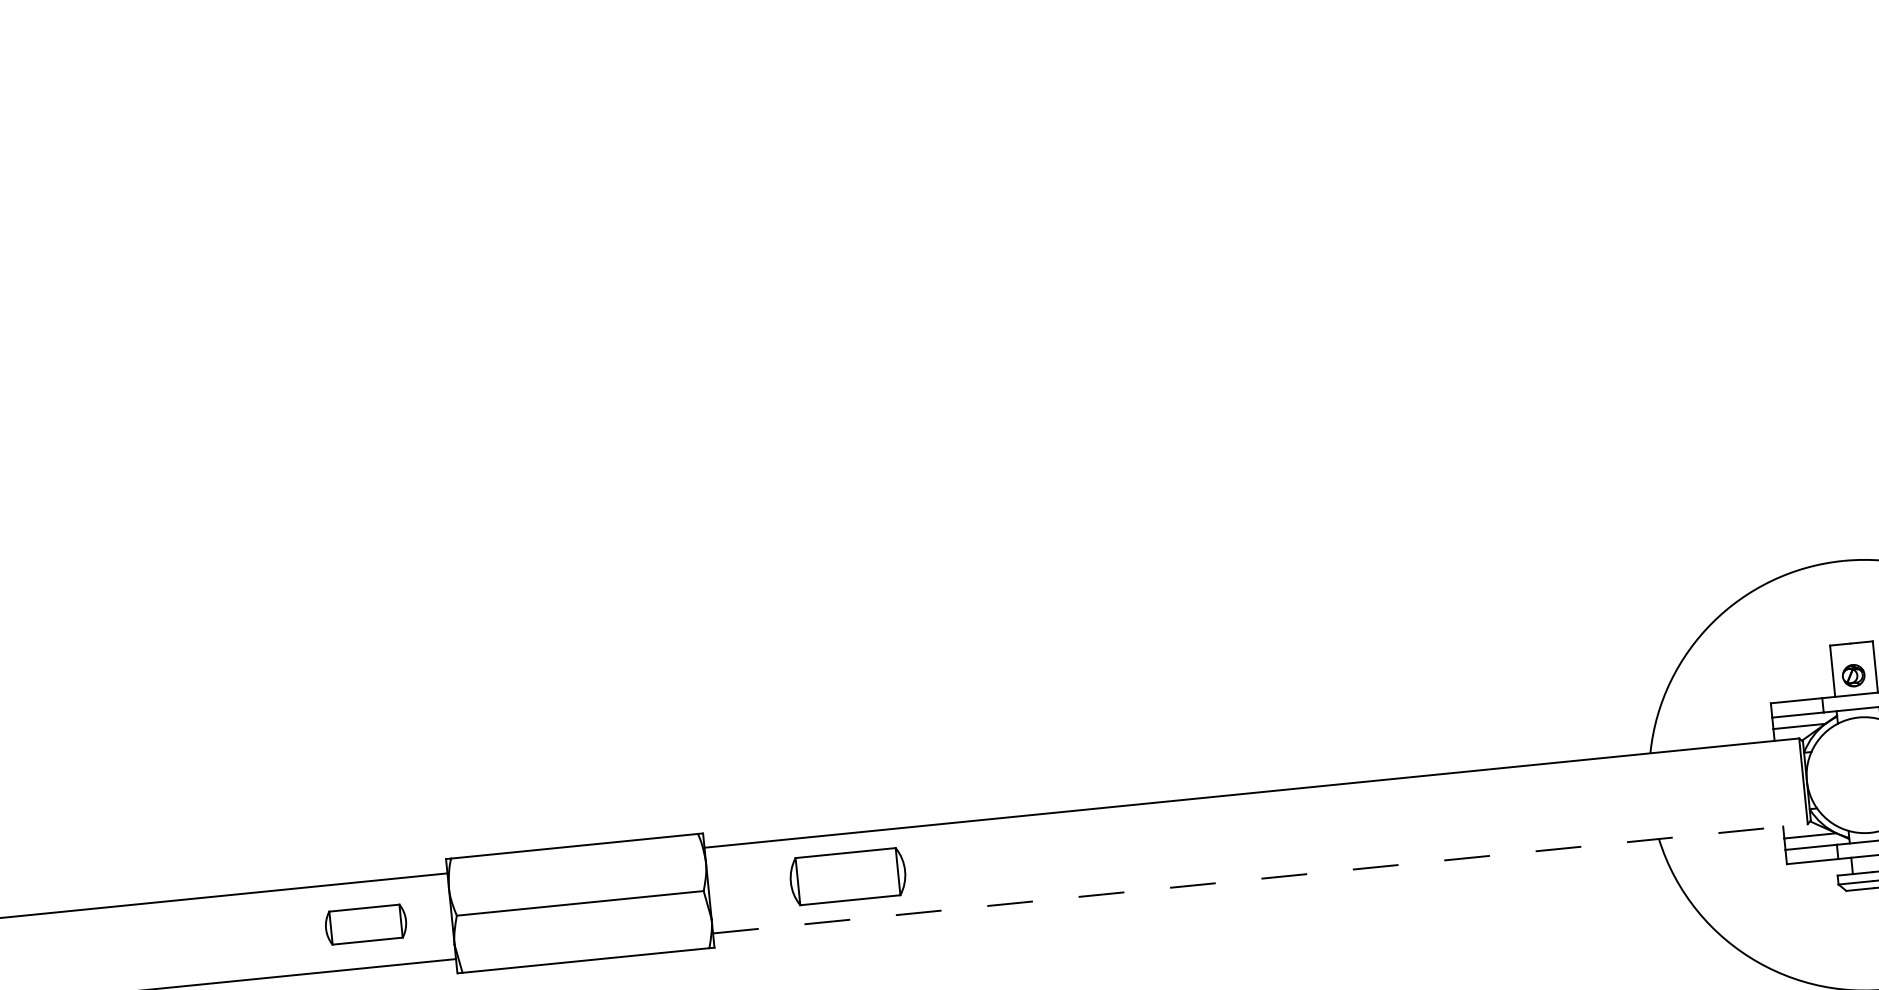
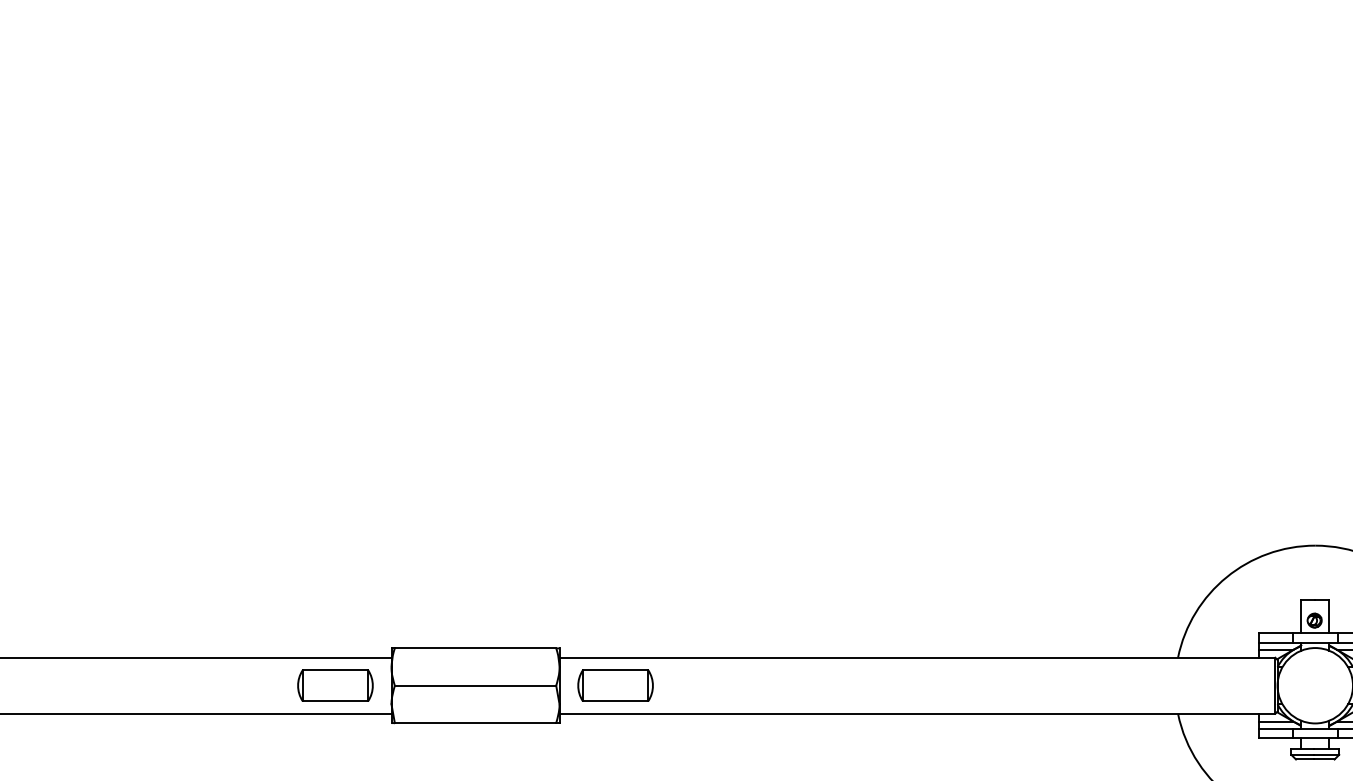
part: (847, 876) -> (615, 685), moved
line: (1260, 878) -> (917, 713), dashed -> solid
part: (366, 924) -> (335, 685), size x1.43

